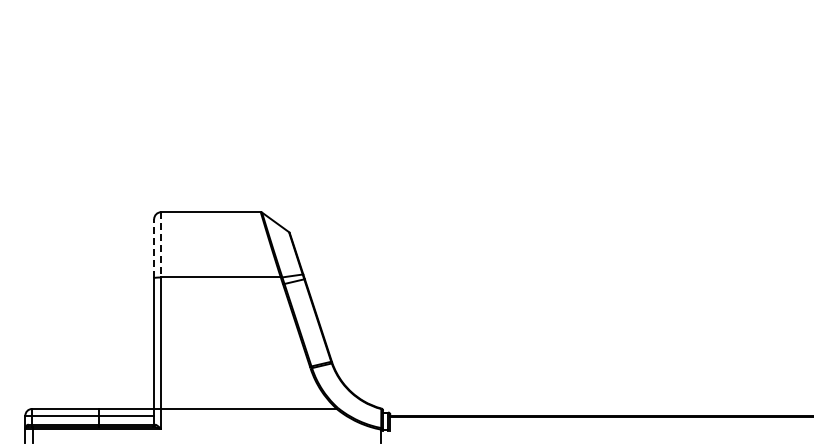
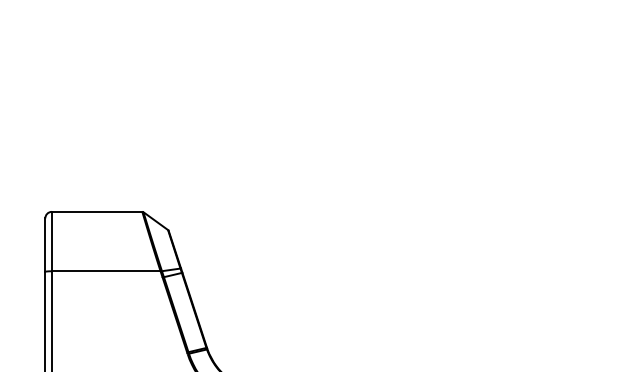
line: (161, 244) -> (52, 241), dashed -> solid
line: (154, 248) -> (45, 244), dashed -> solid

